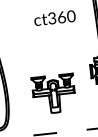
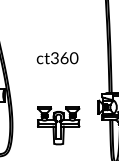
text: (54, 18) -> (57, 58), moved

